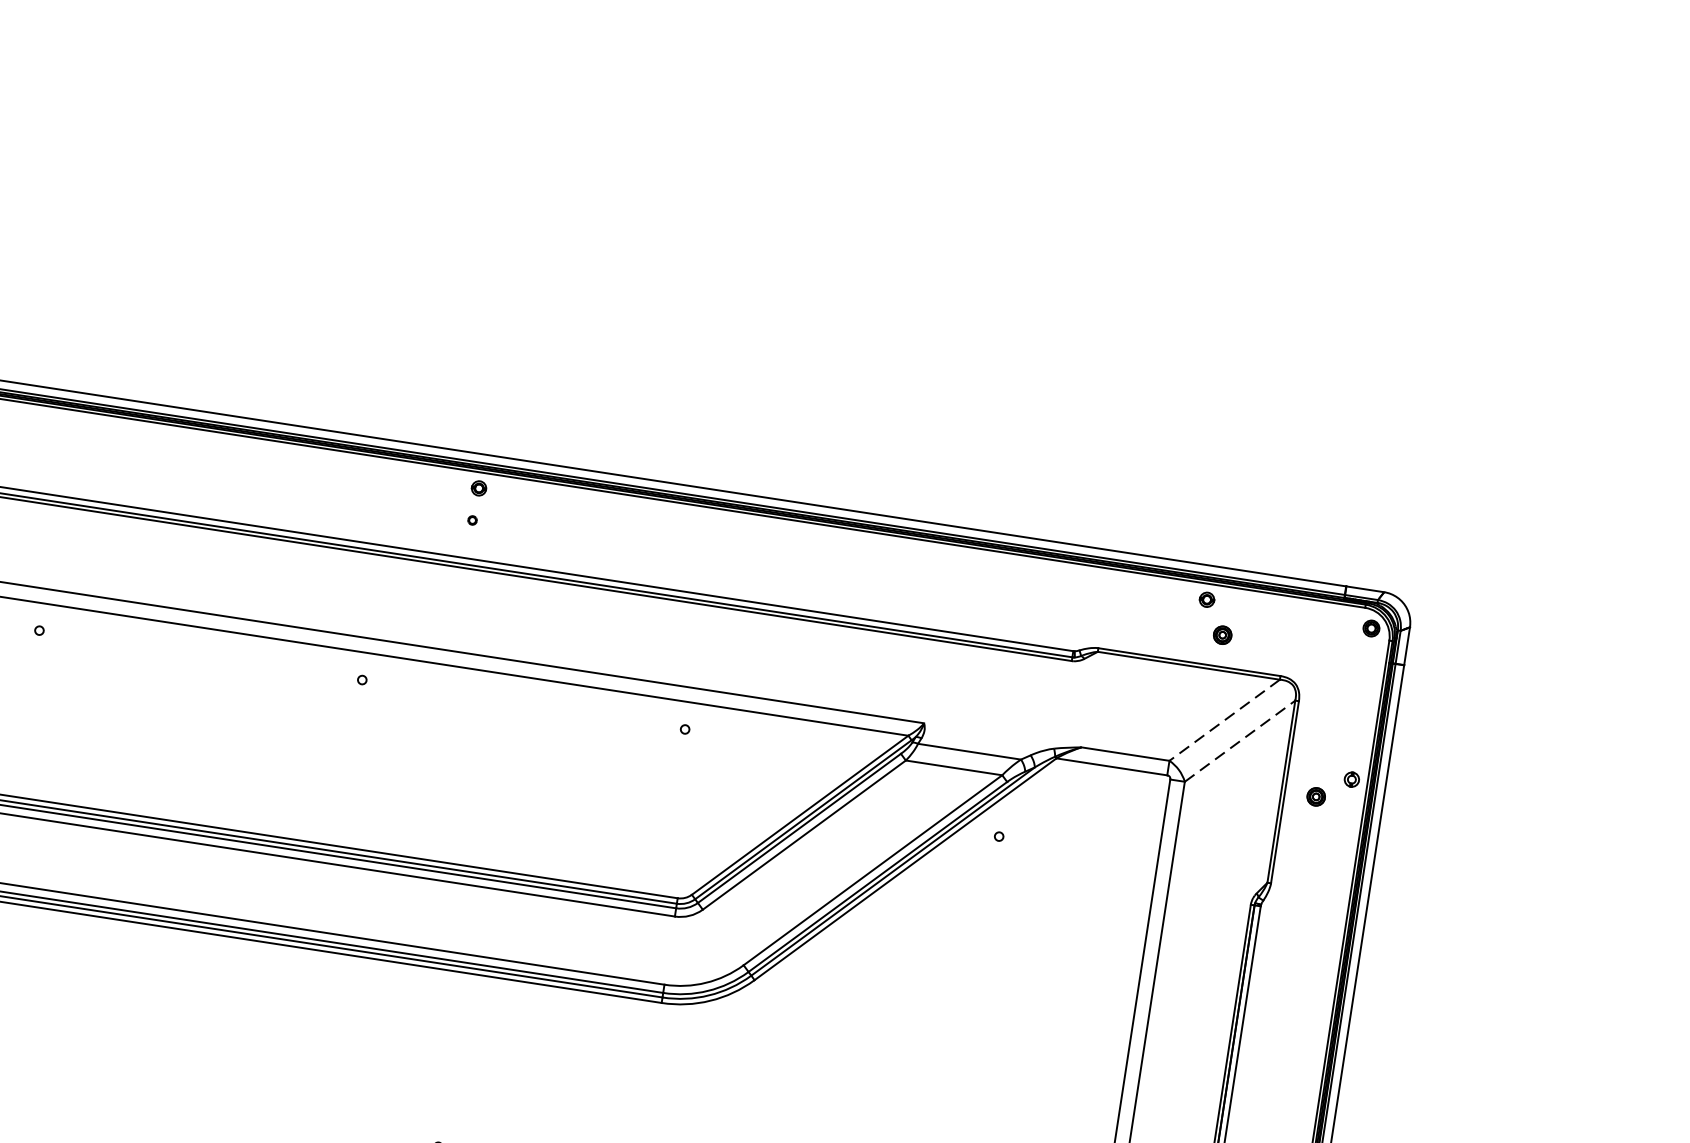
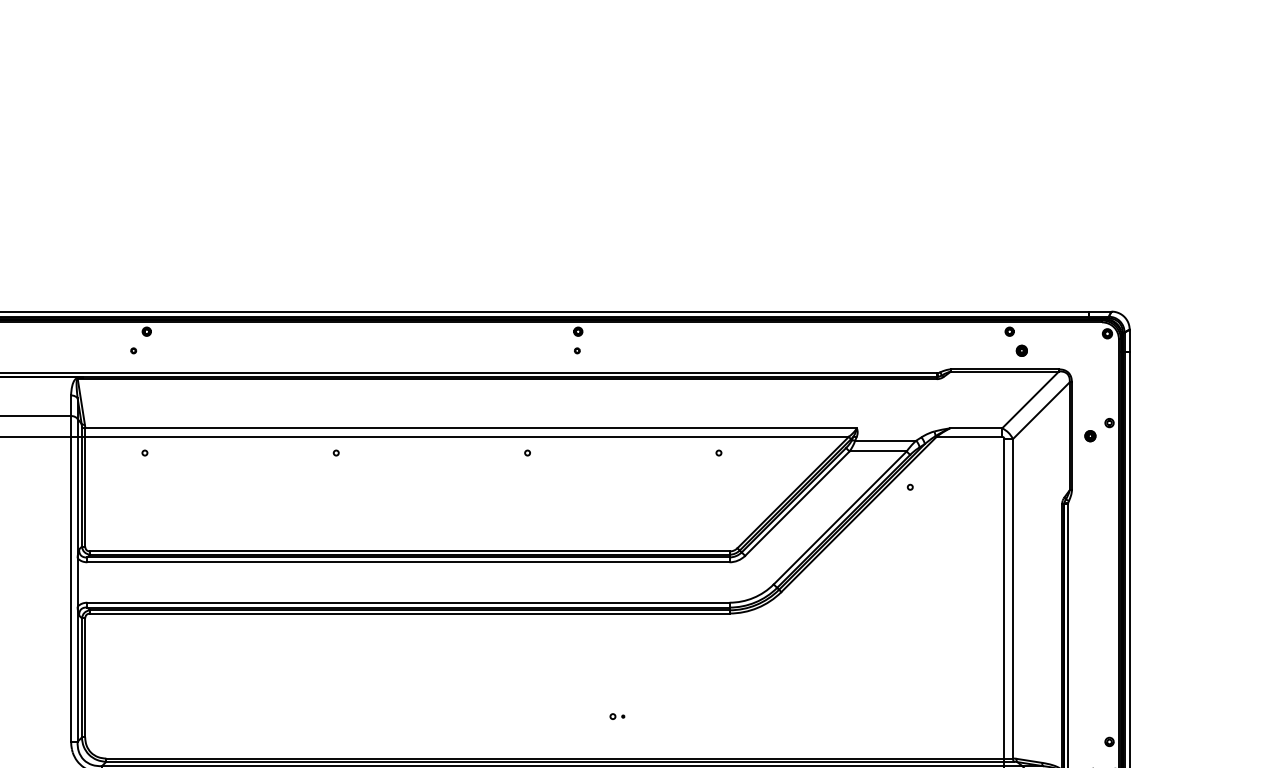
line: (1224, 721) -> (1030, 400), dashed -> solid
line: (1240, 740) -> (1041, 410), dashed -> solid

